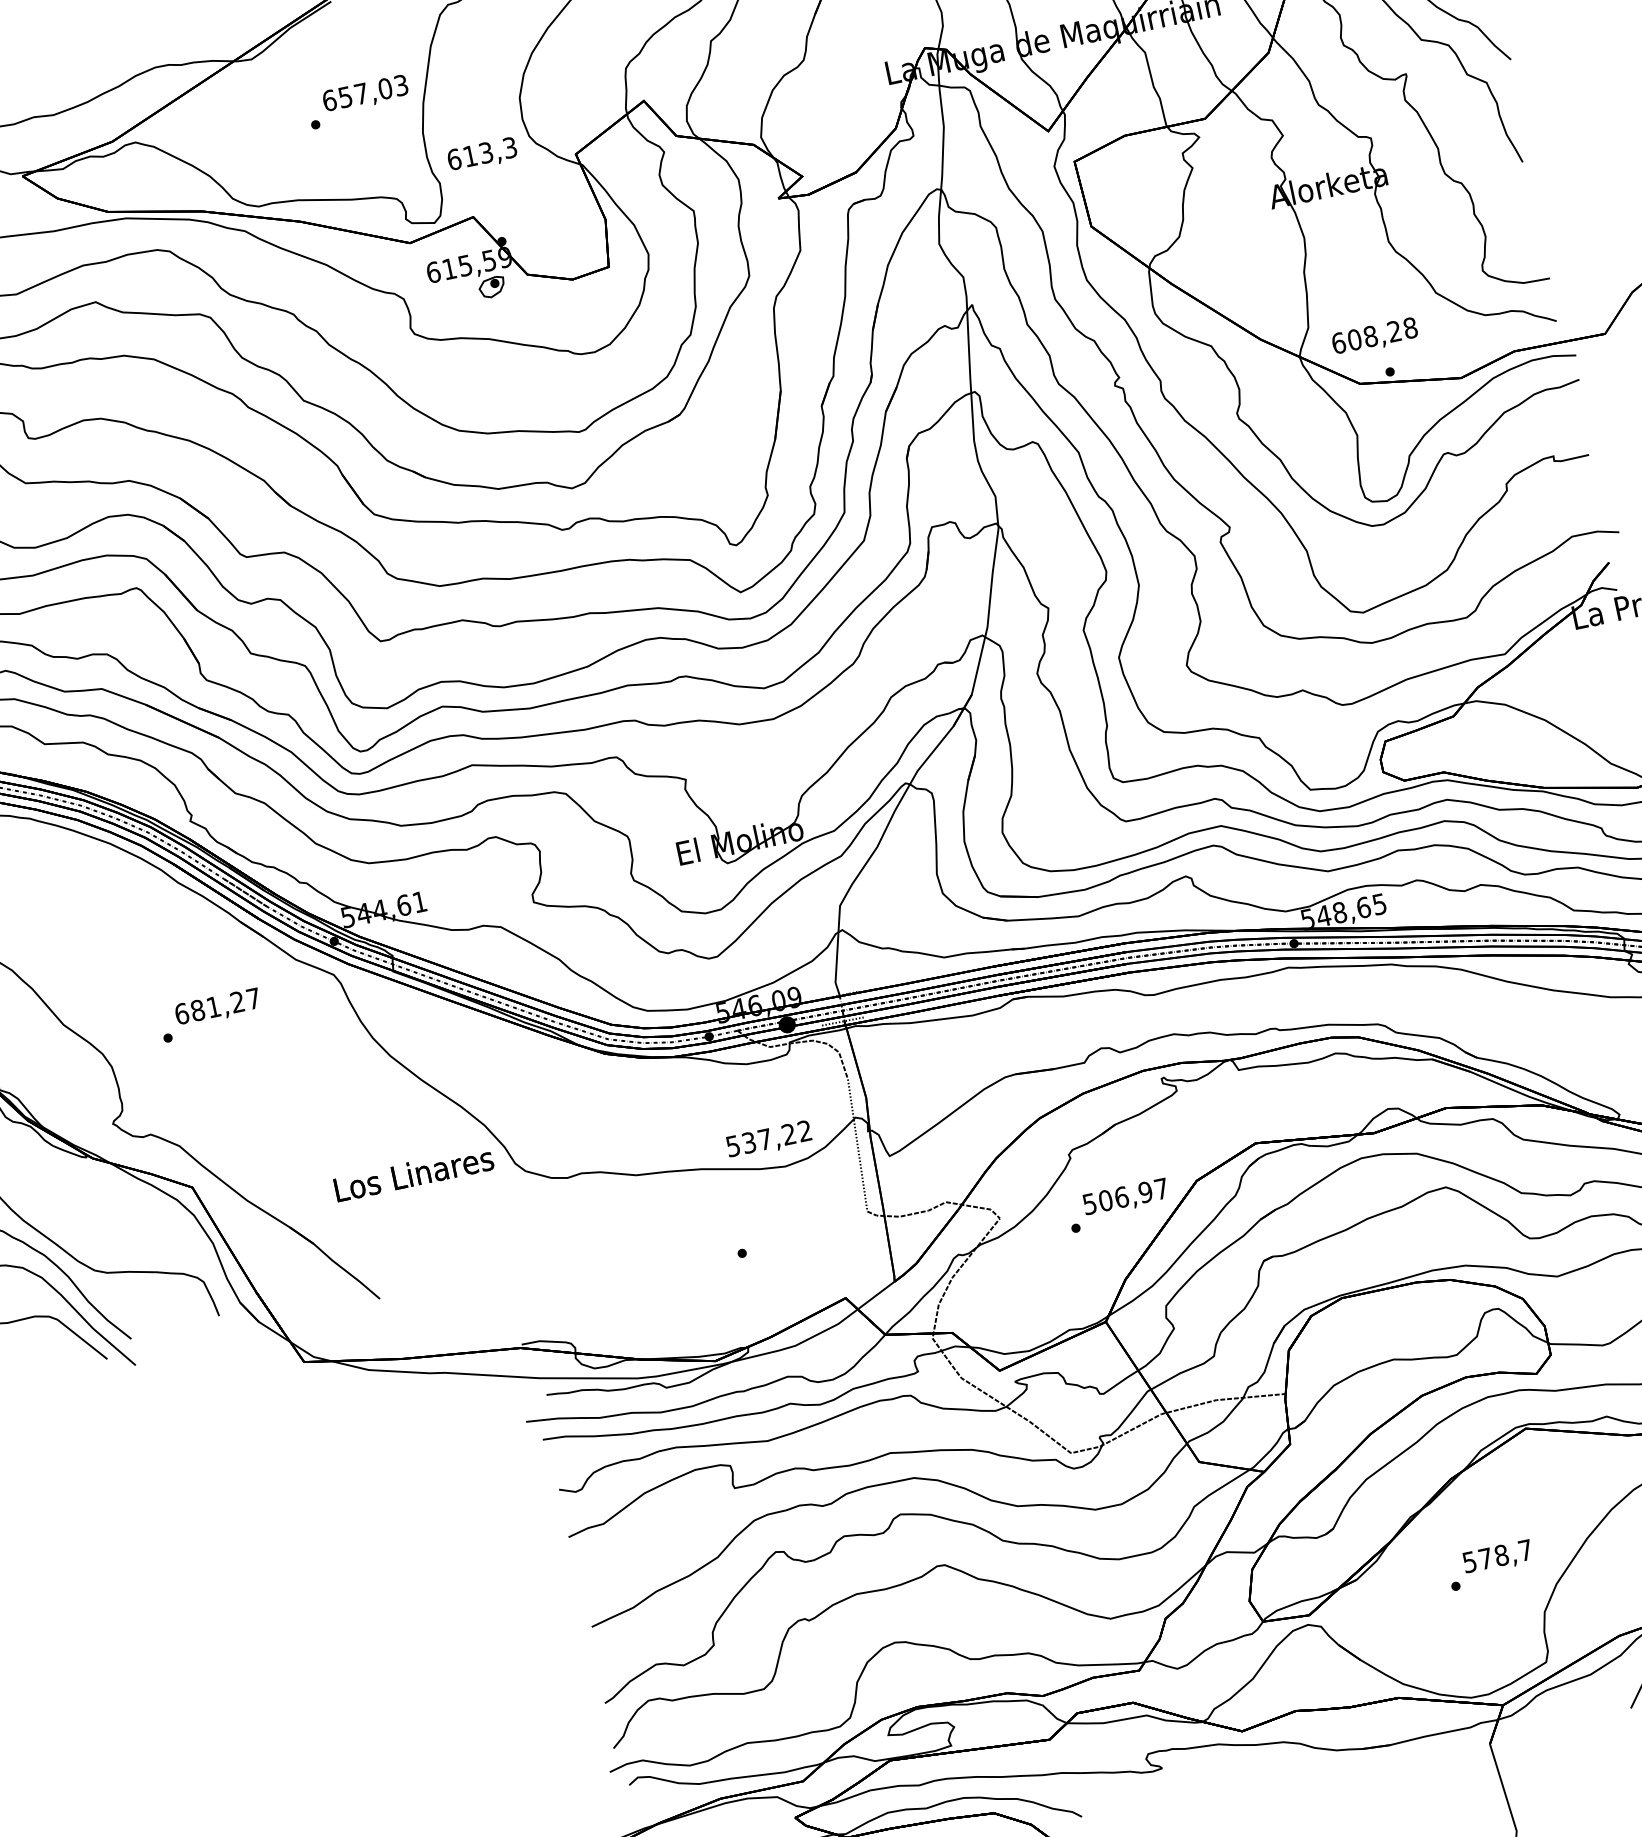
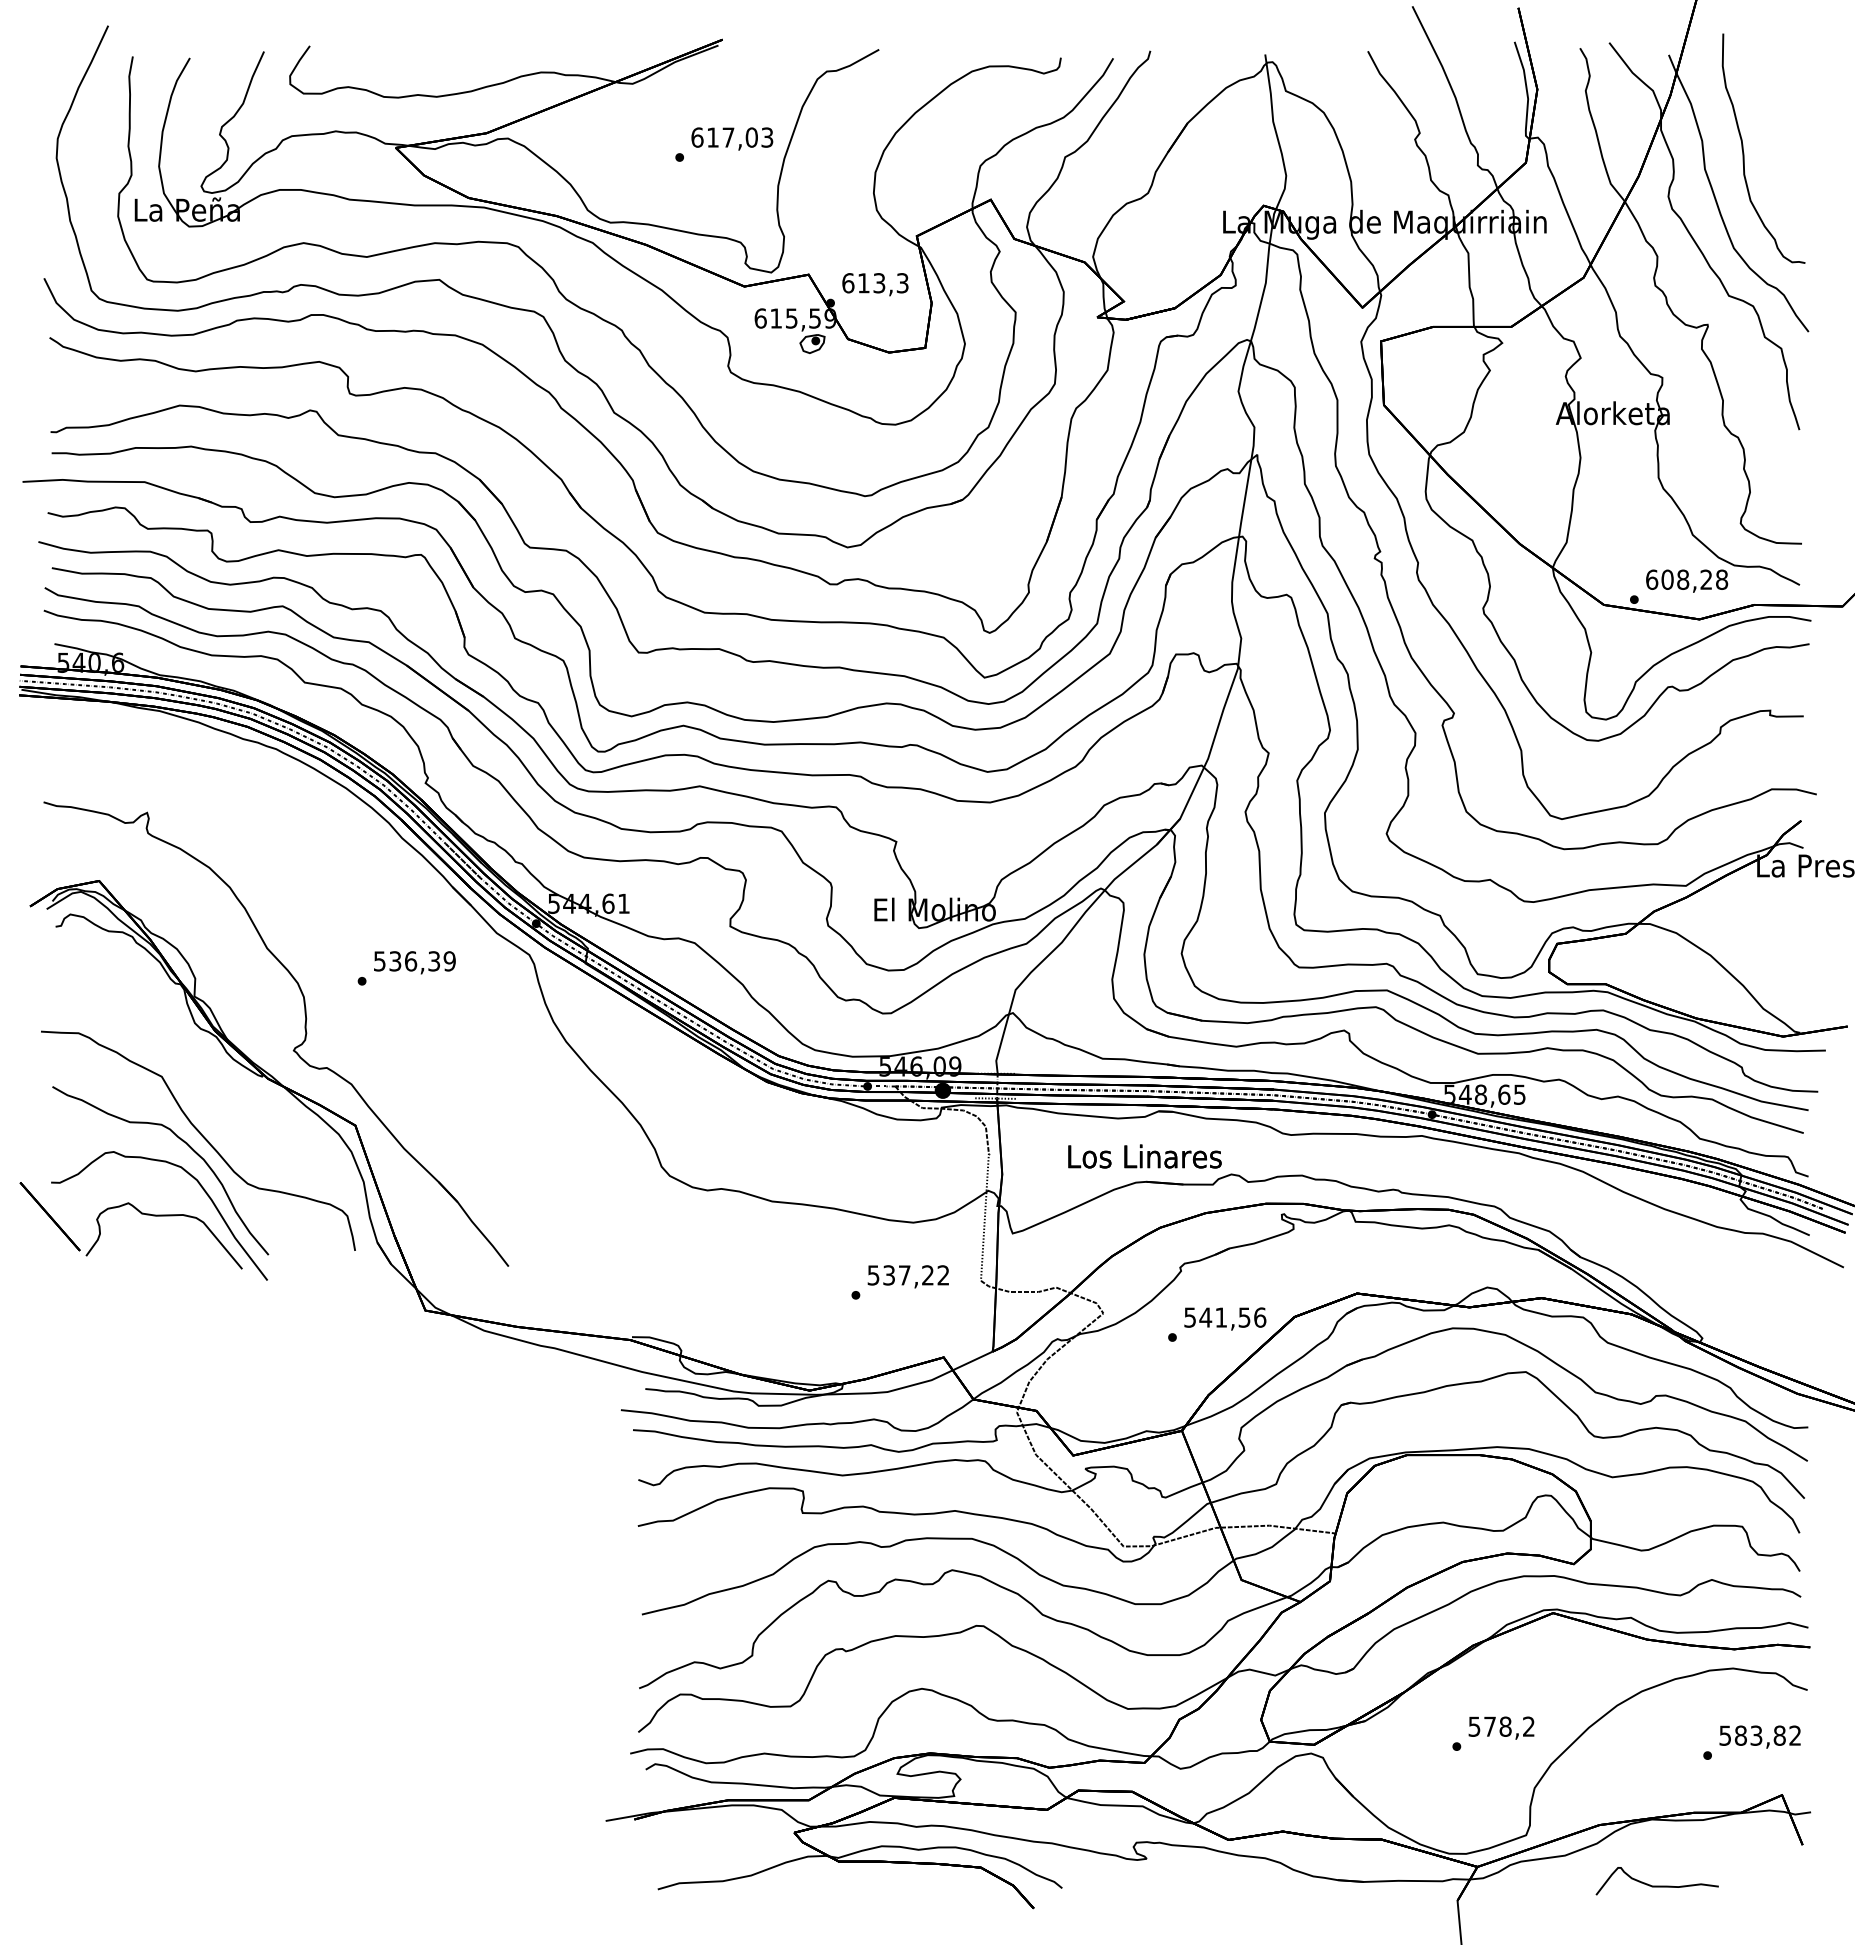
text: (345, 97) -> (712, 137), 657,03 -> 617,03
text: (482, 154) -> (875, 284), moved
text: (1375, 336) -> (1687, 580), moved
text: (217, 1006) -> (414, 961), 681,27 -> 536,39
text: (768, 1139) -> (907, 1276), moved
text: (413, 1174) -> (1144, 1156), moved
text: (1133, 1194) -> (1232, 1317), 506,97 -> 541,56
text: (1525, 1550) -> (1528, 1726), 578,7 -> 578,2

